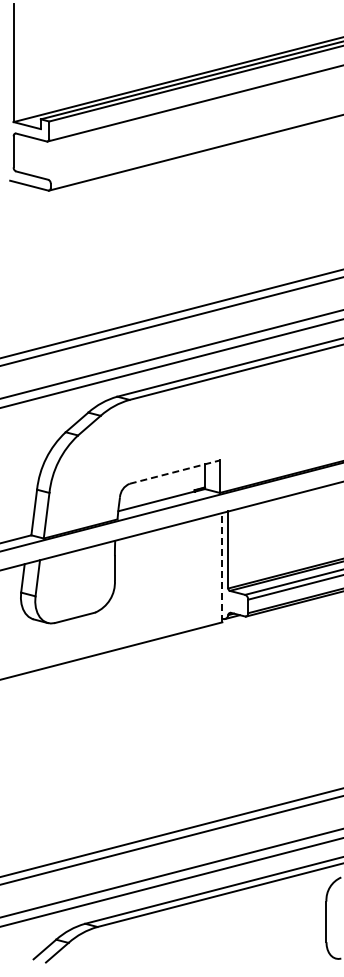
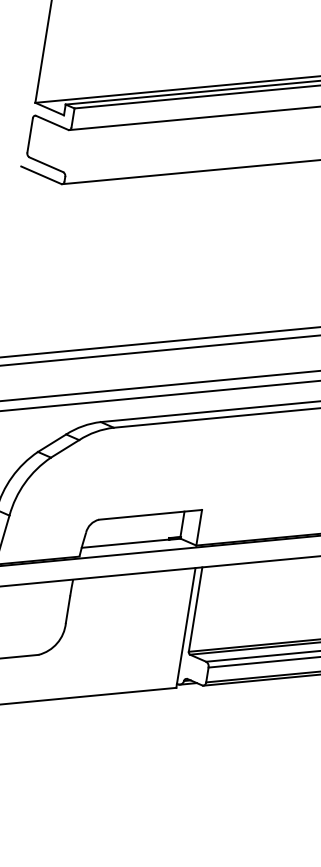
line: (174, 472) -> (150, 515), dashed -> solid
line: (222, 567) -> (186, 627), dashed -> solid

